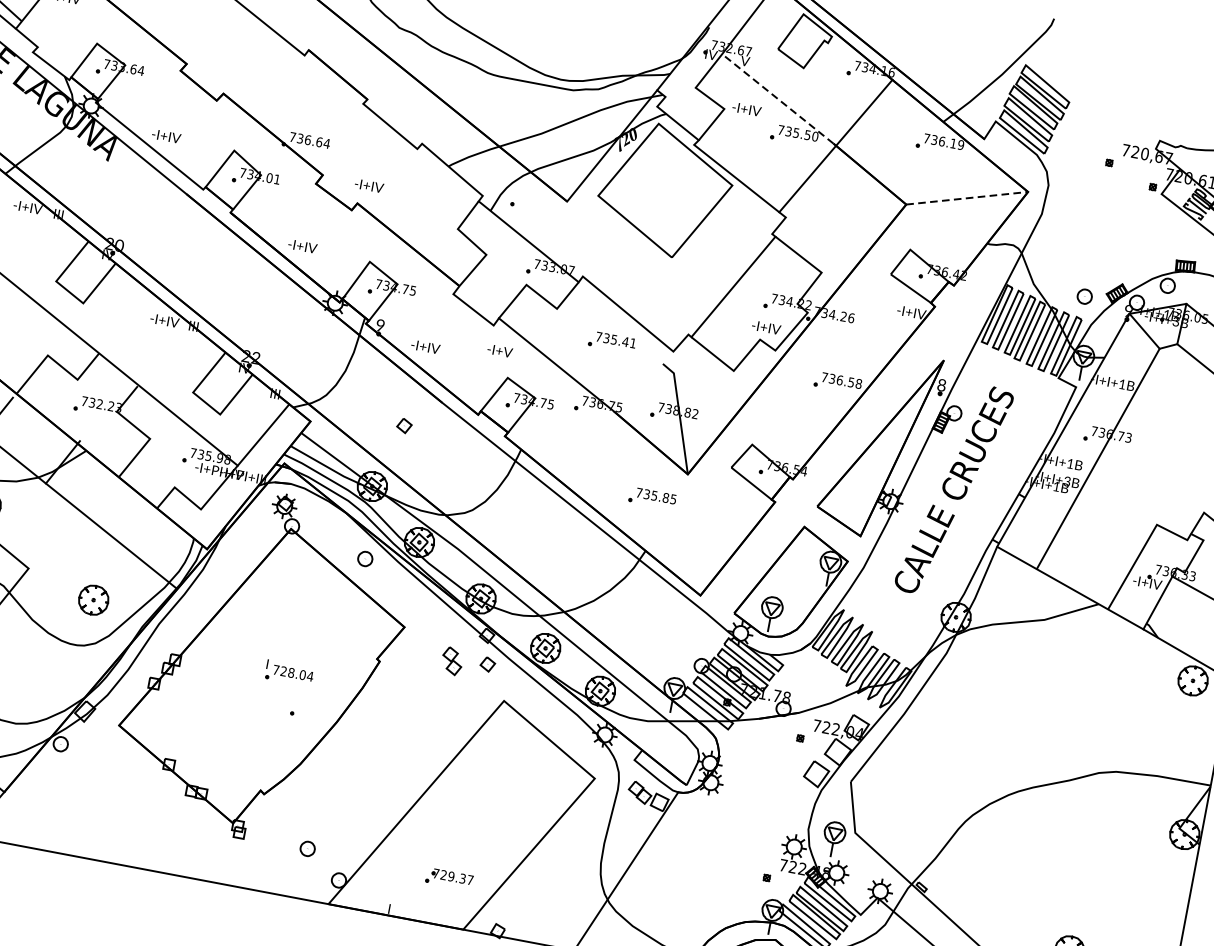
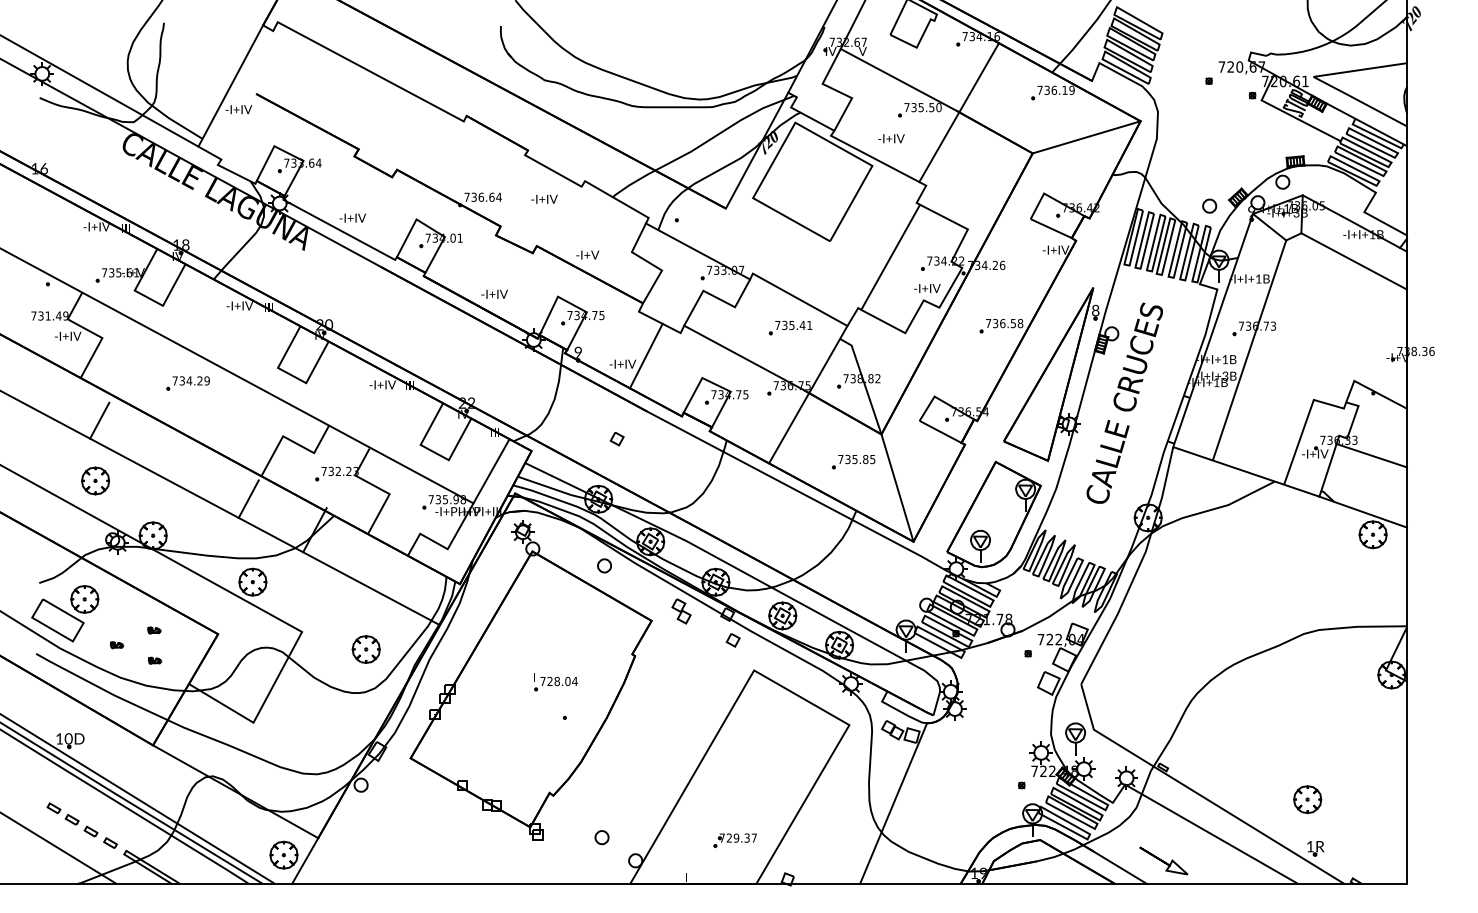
line: (777, 98) -> (898, 79), dashed -> solid
text: (746, 109) -> (891, 138), moved
text: (369, 185) -> (544, 198), moved
line: (968, 198) -> (1087, 137), dashed -> solid
line: (451, 342) -> (645, 355), added
text: (499, 350) -> (587, 254), moved
line: (617, 416) -> (808, 394), added
line: (694, 534) -> (897, 487), added
part: (452, 661) -> (681, 611), moved

